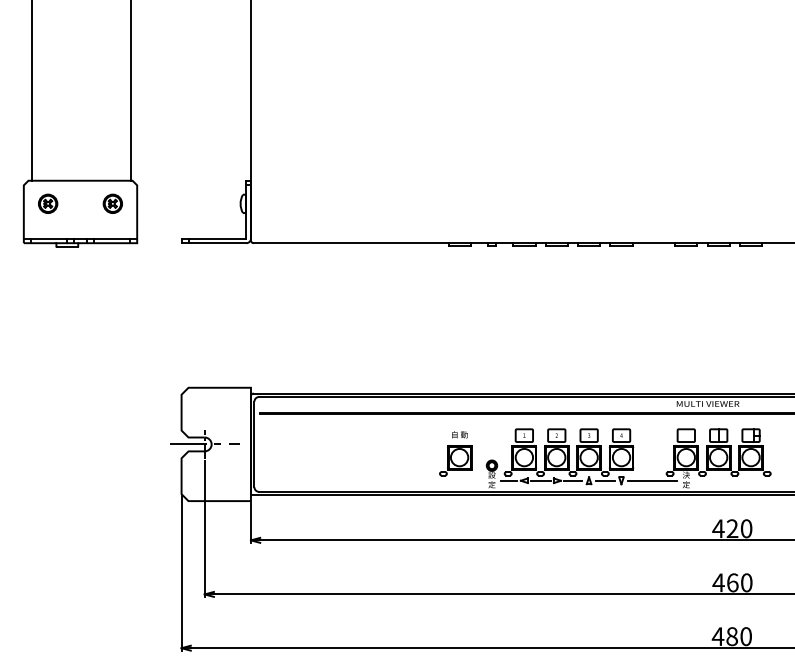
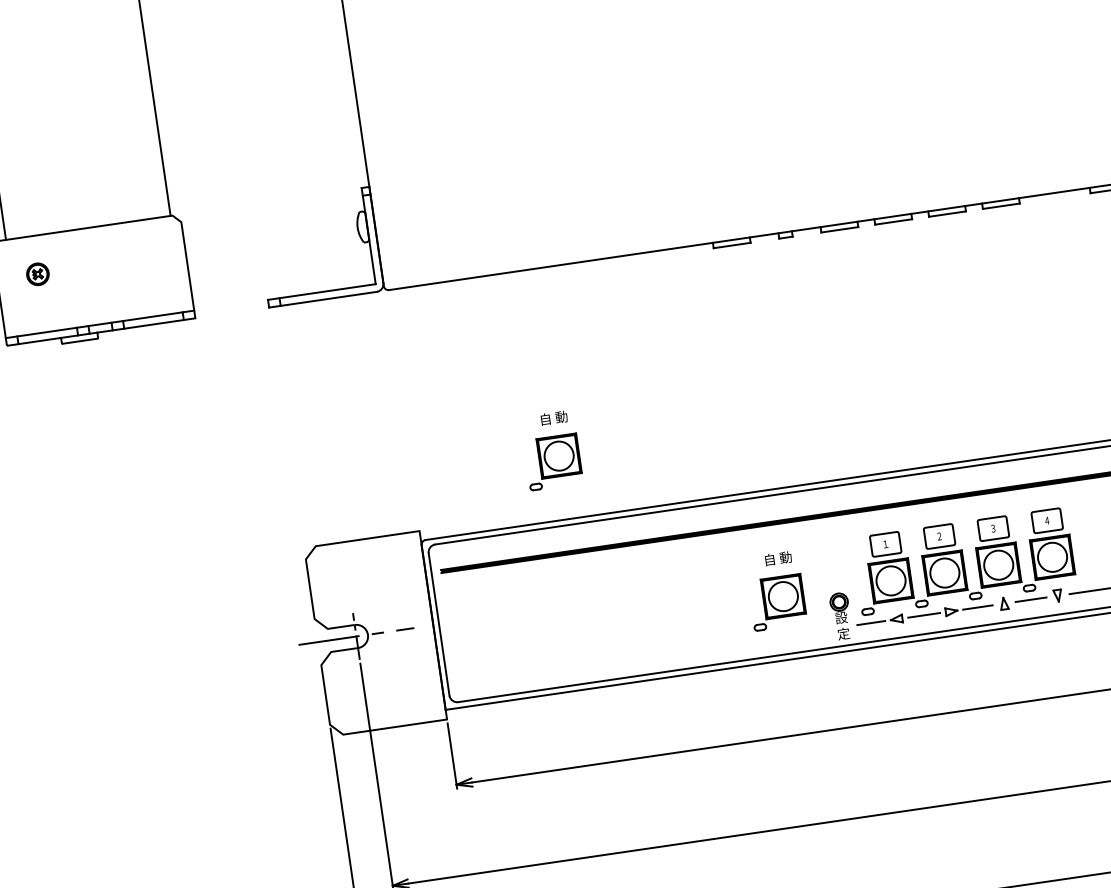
part: (48, 203) -> (38, 273), size x0.7
part: (112, 203) -> (144, 258), removed
part: (335, 351) -> (551, 450), added

